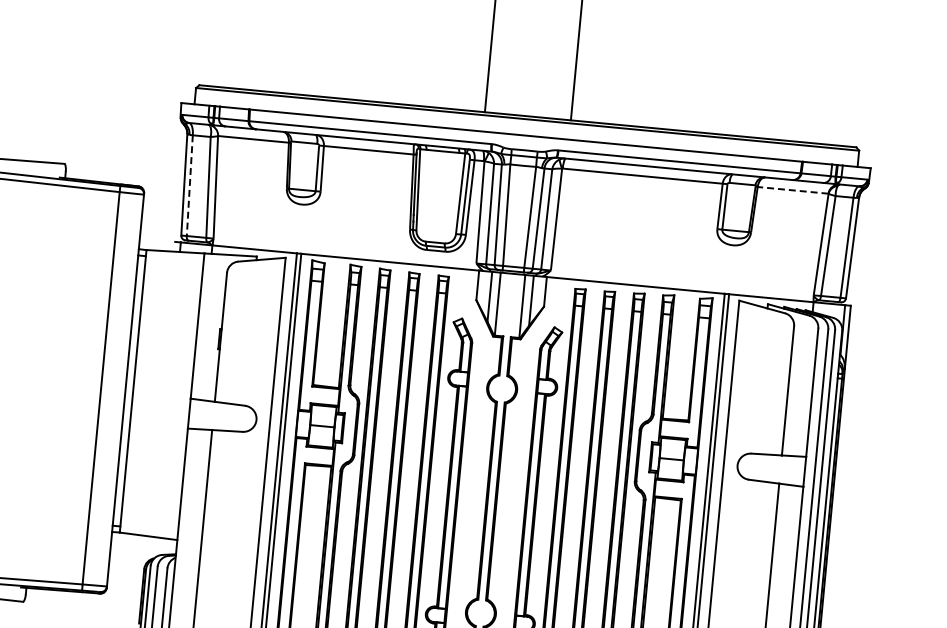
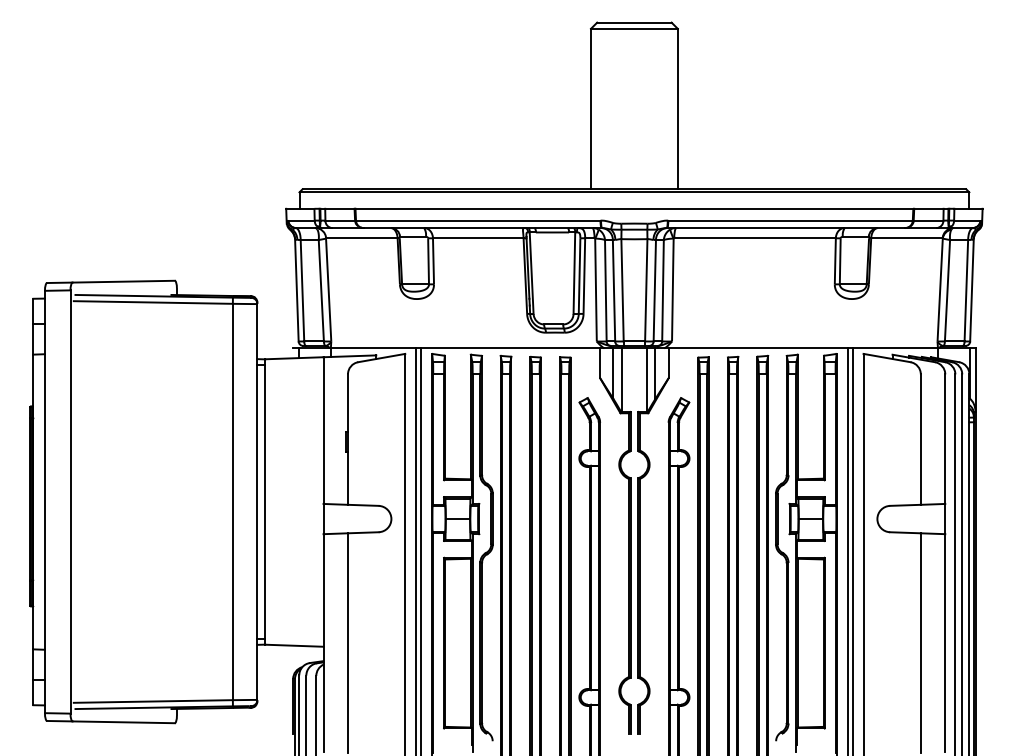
line: (189, 185) -> (302, 290), dashed -> solid
line: (792, 190) -> (906, 238), dashed -> solid

